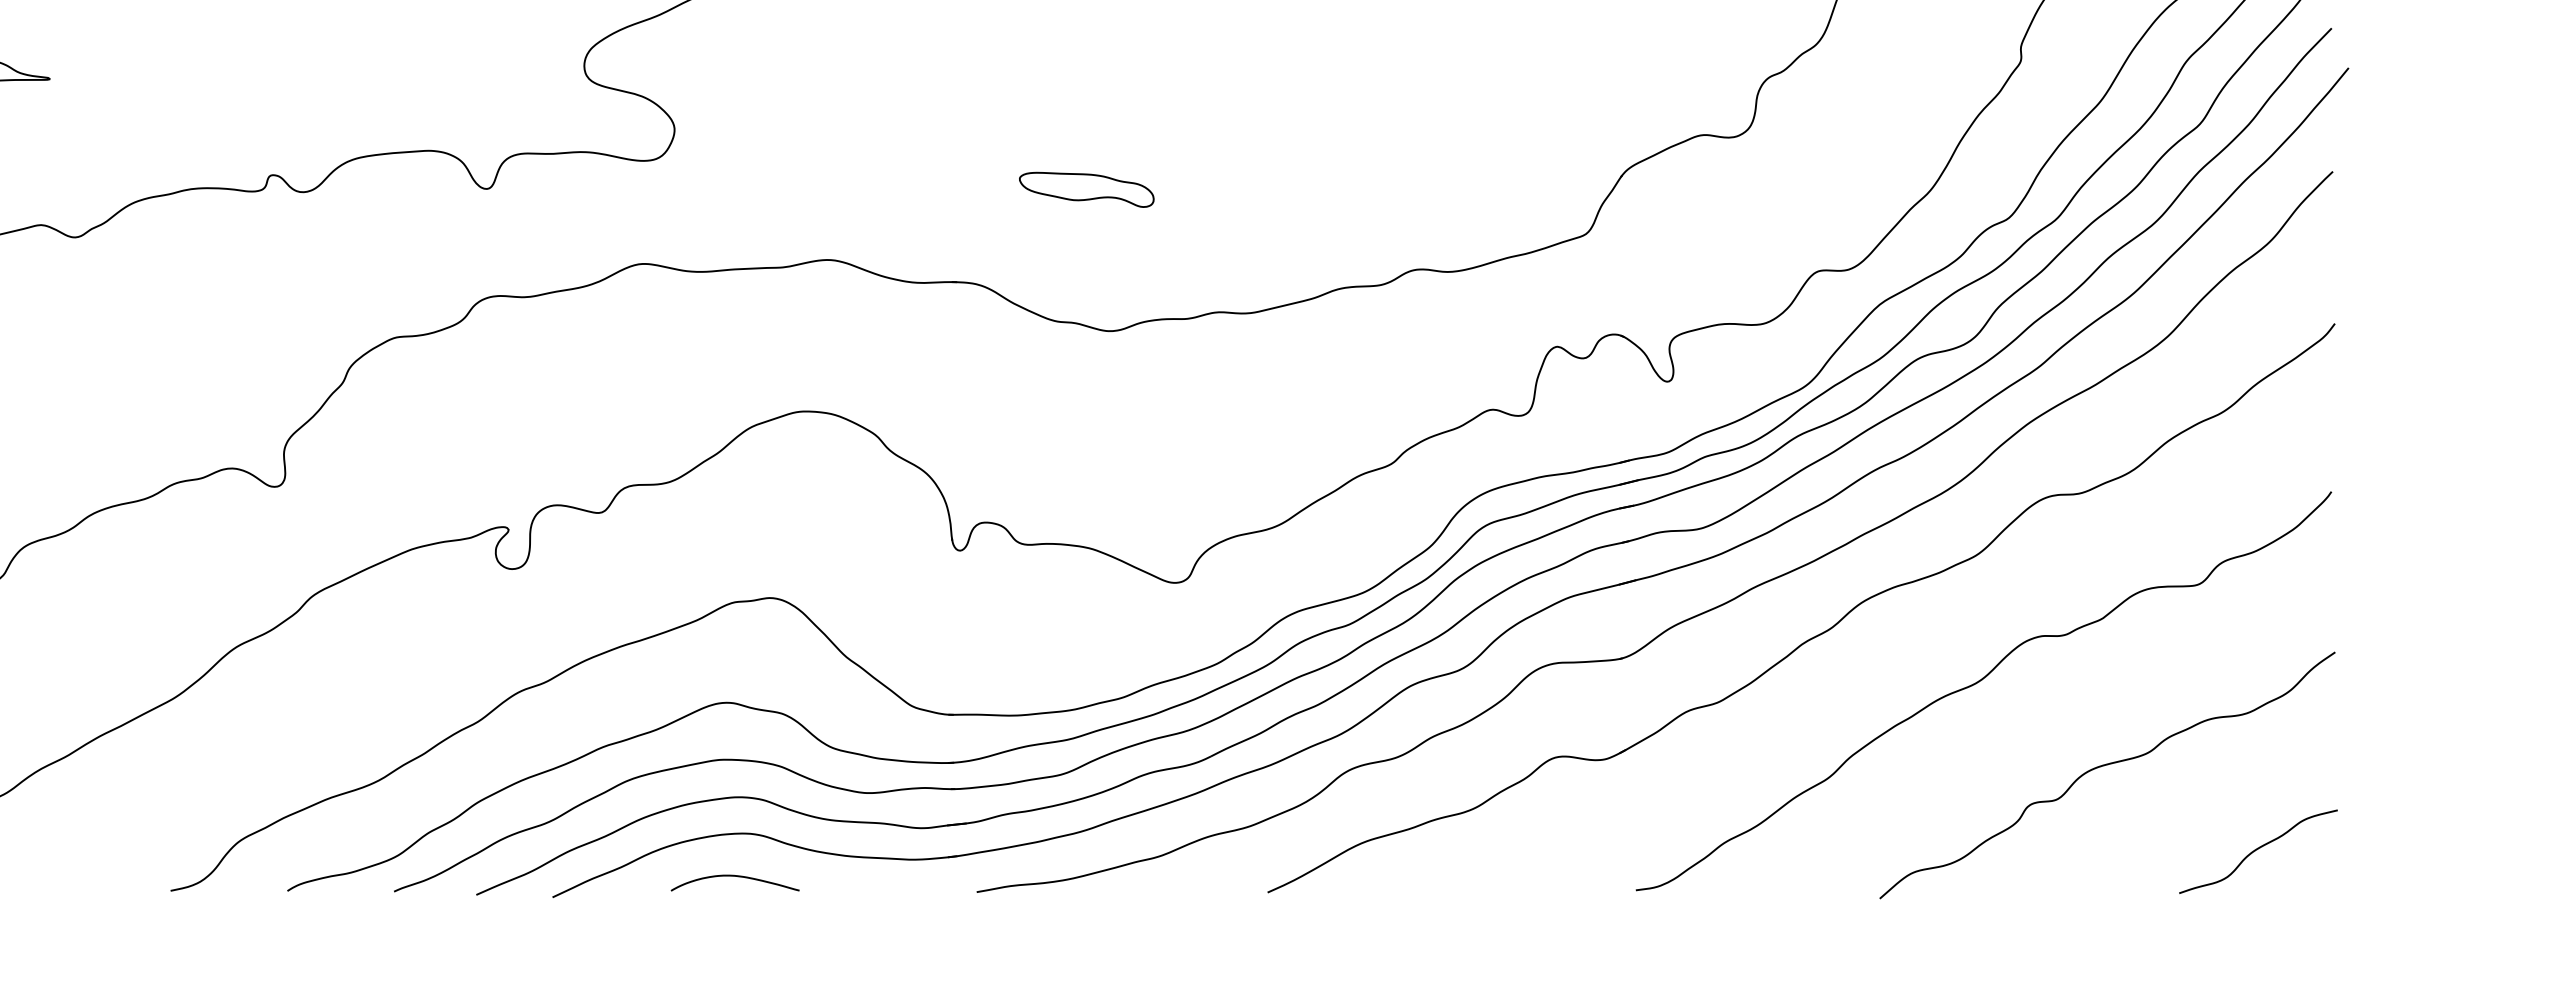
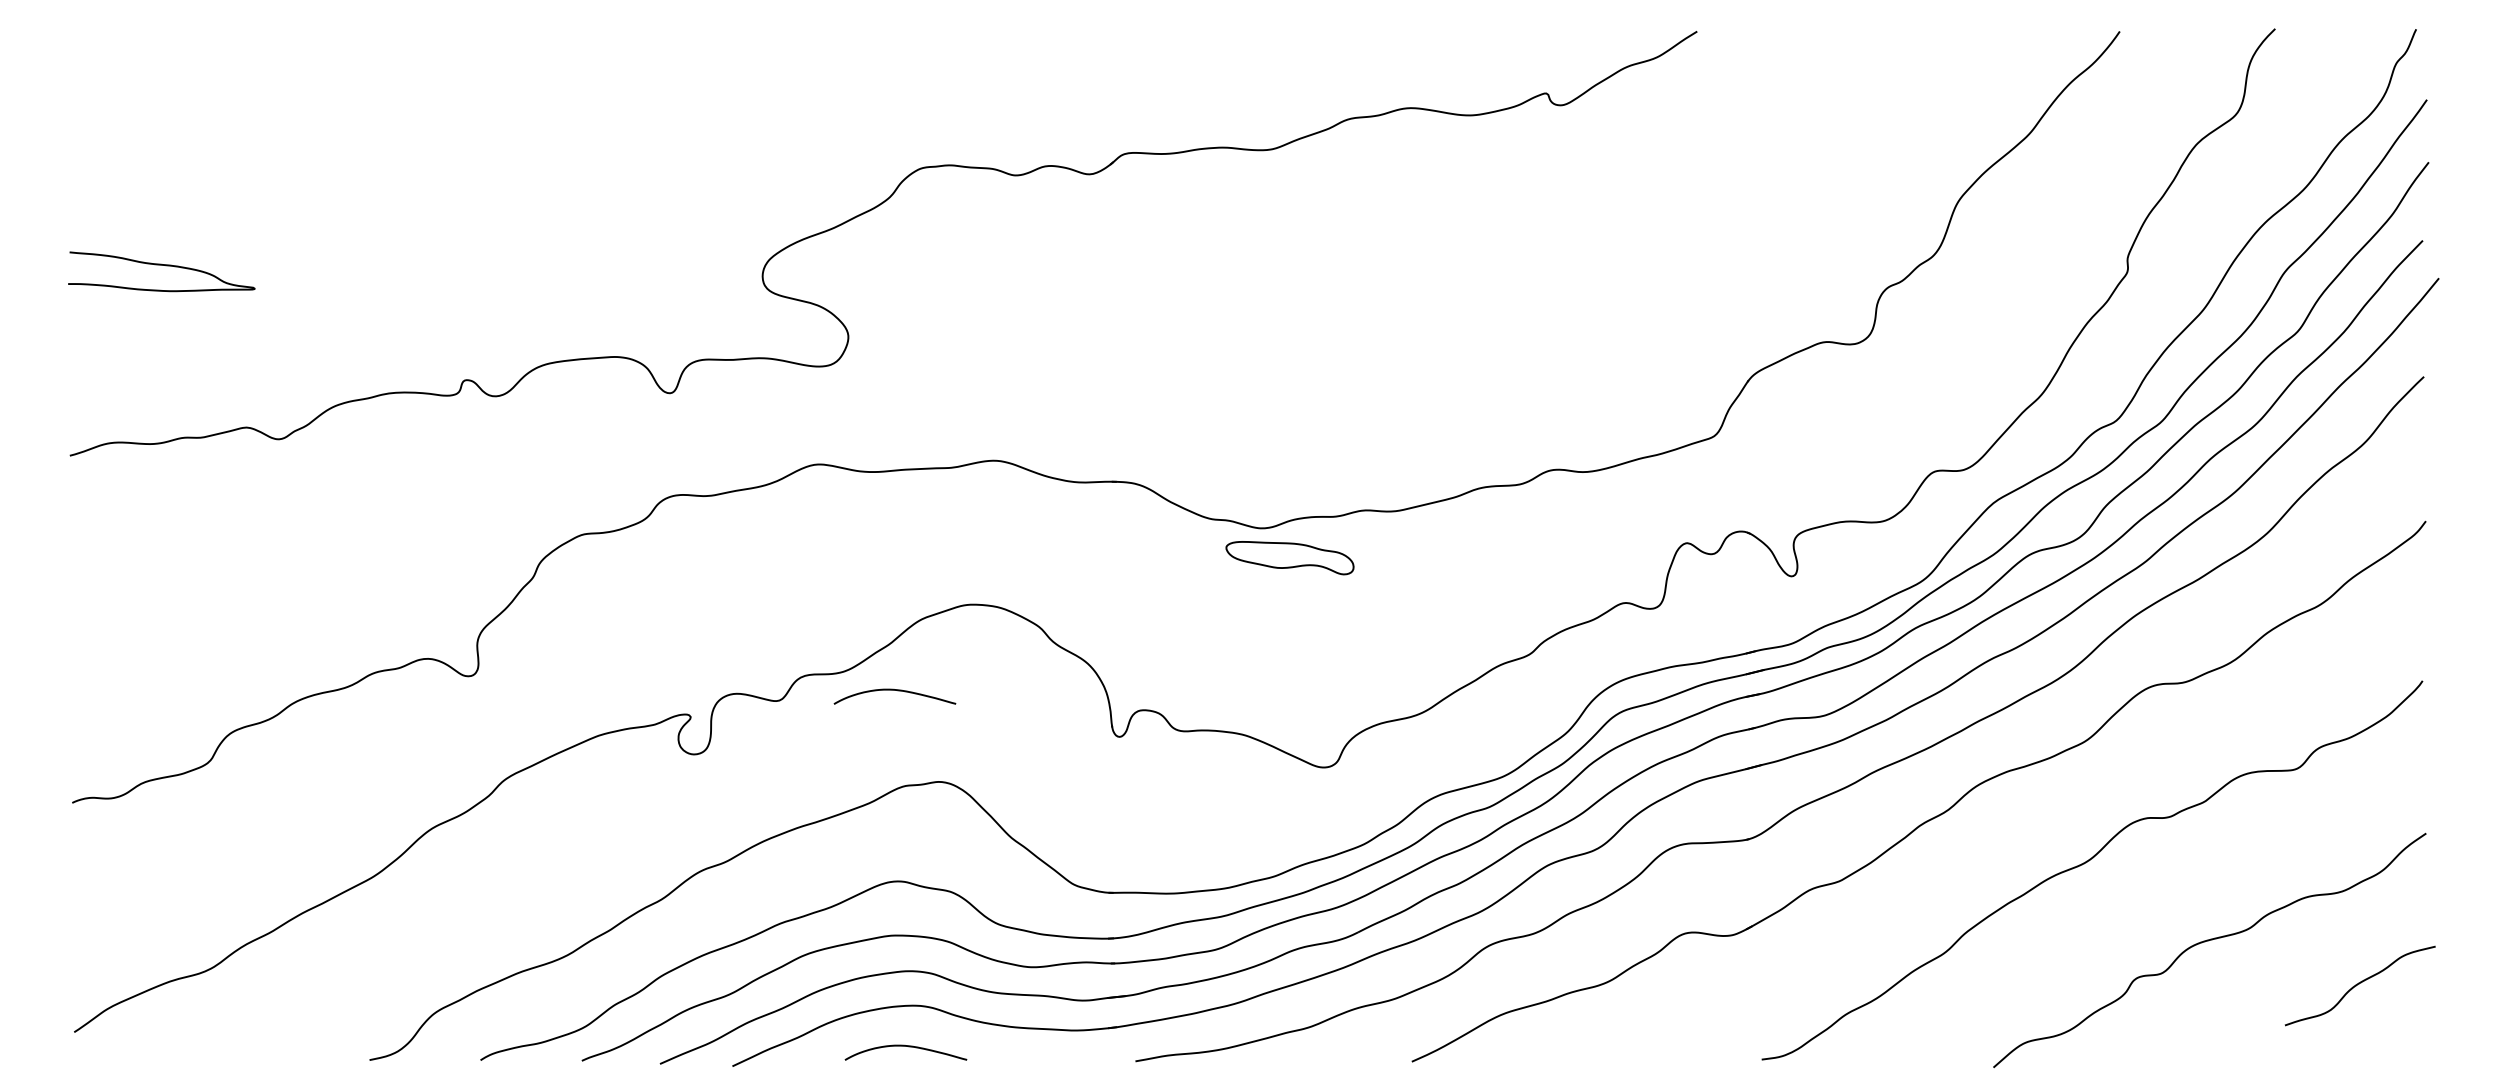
part: (1086, 190) -> (1289, 558), moved
curve: (726, 502) -> (897, 691), added
curve: (2257, 850) -> (2359, 984), moved

